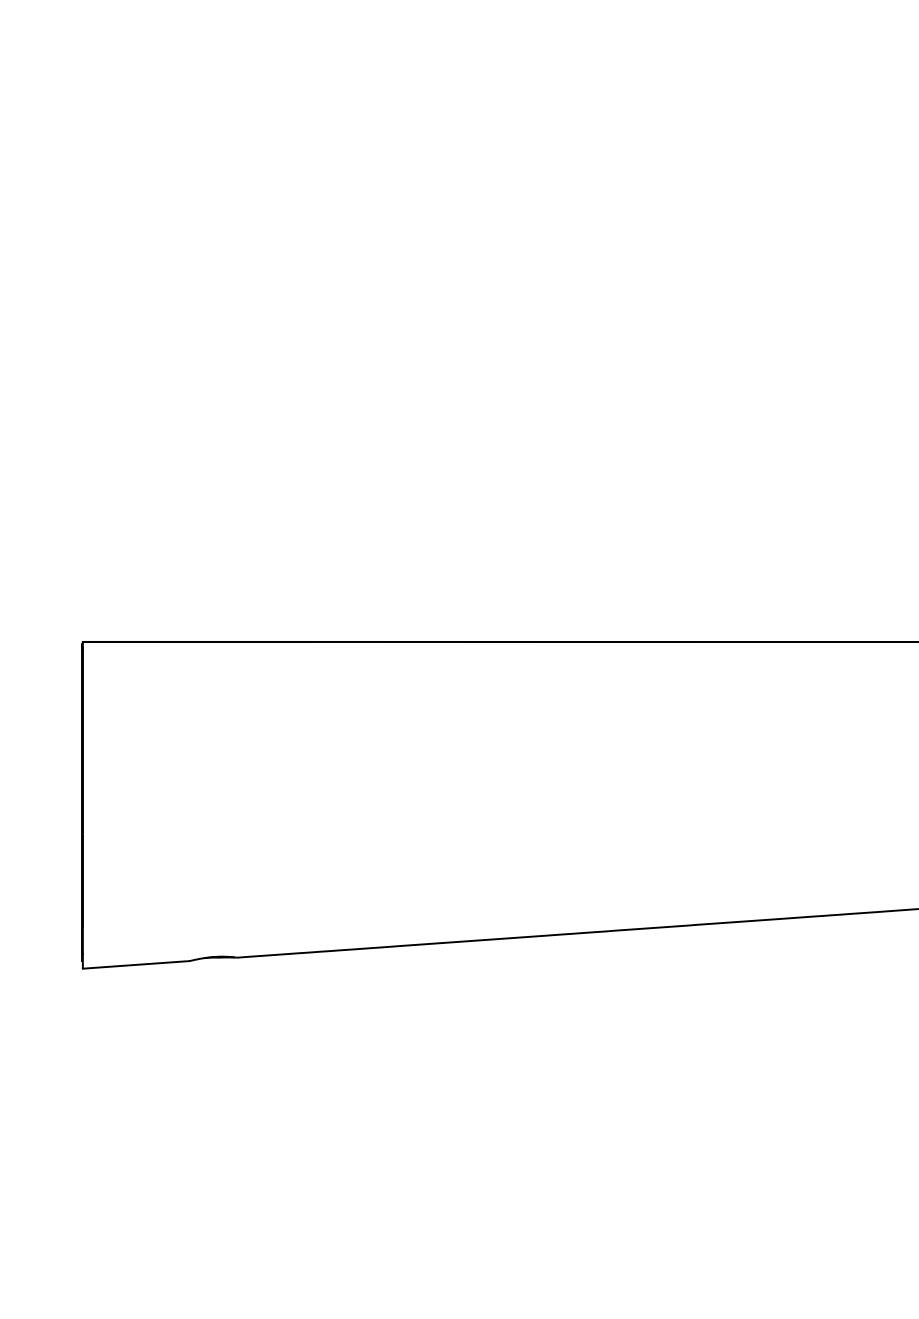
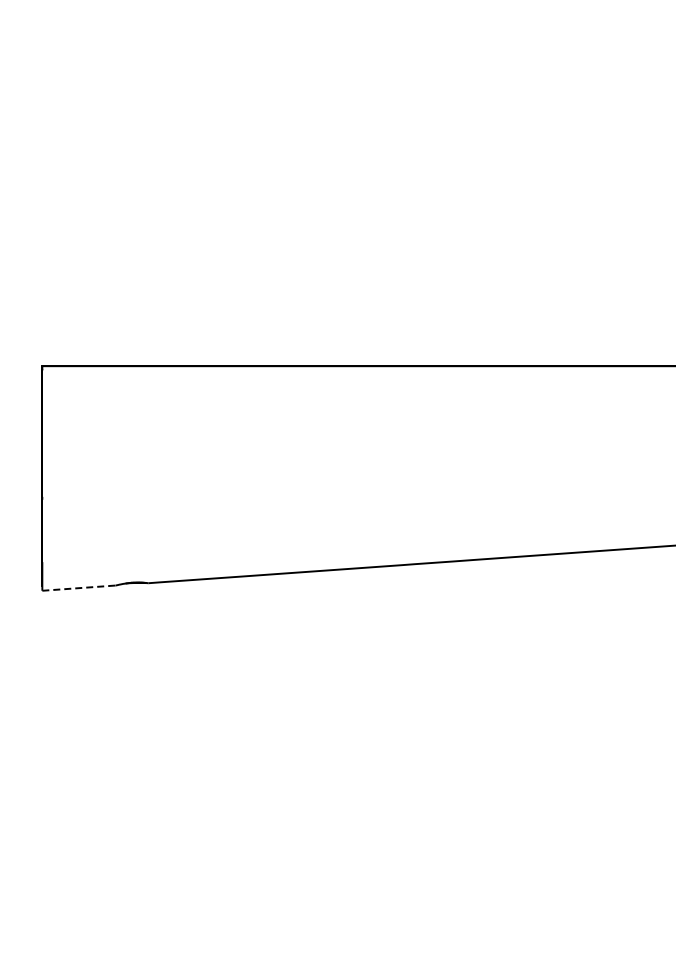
line: (135, 965) -> (78, 588), solid -> dashed

